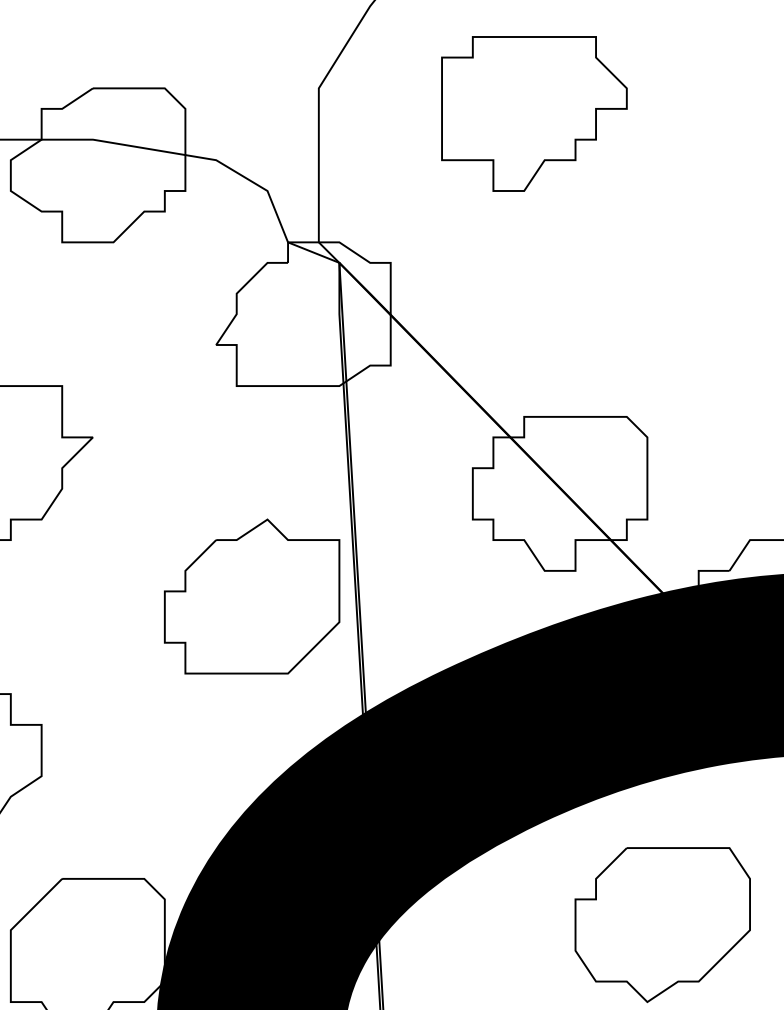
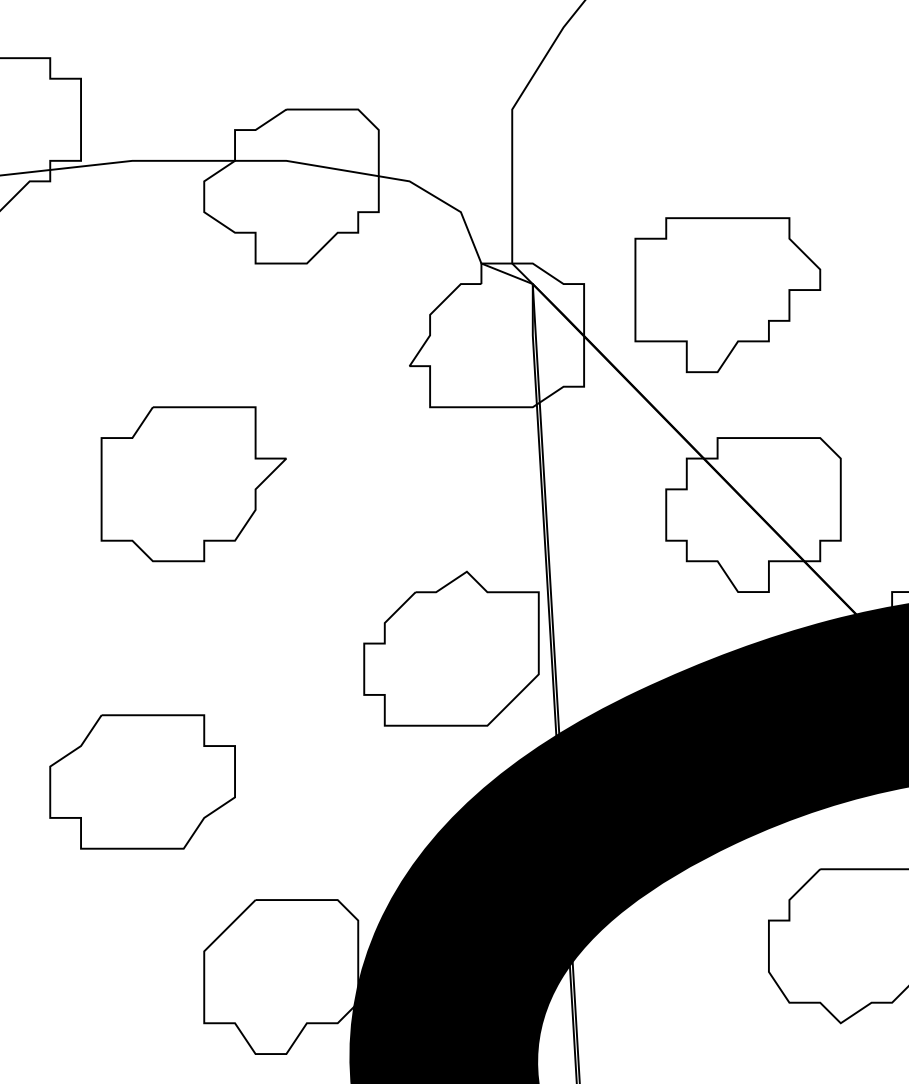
part: (534, 114) -> (727, 295), moved
part: (252, 596) -> (451, 648), moved

